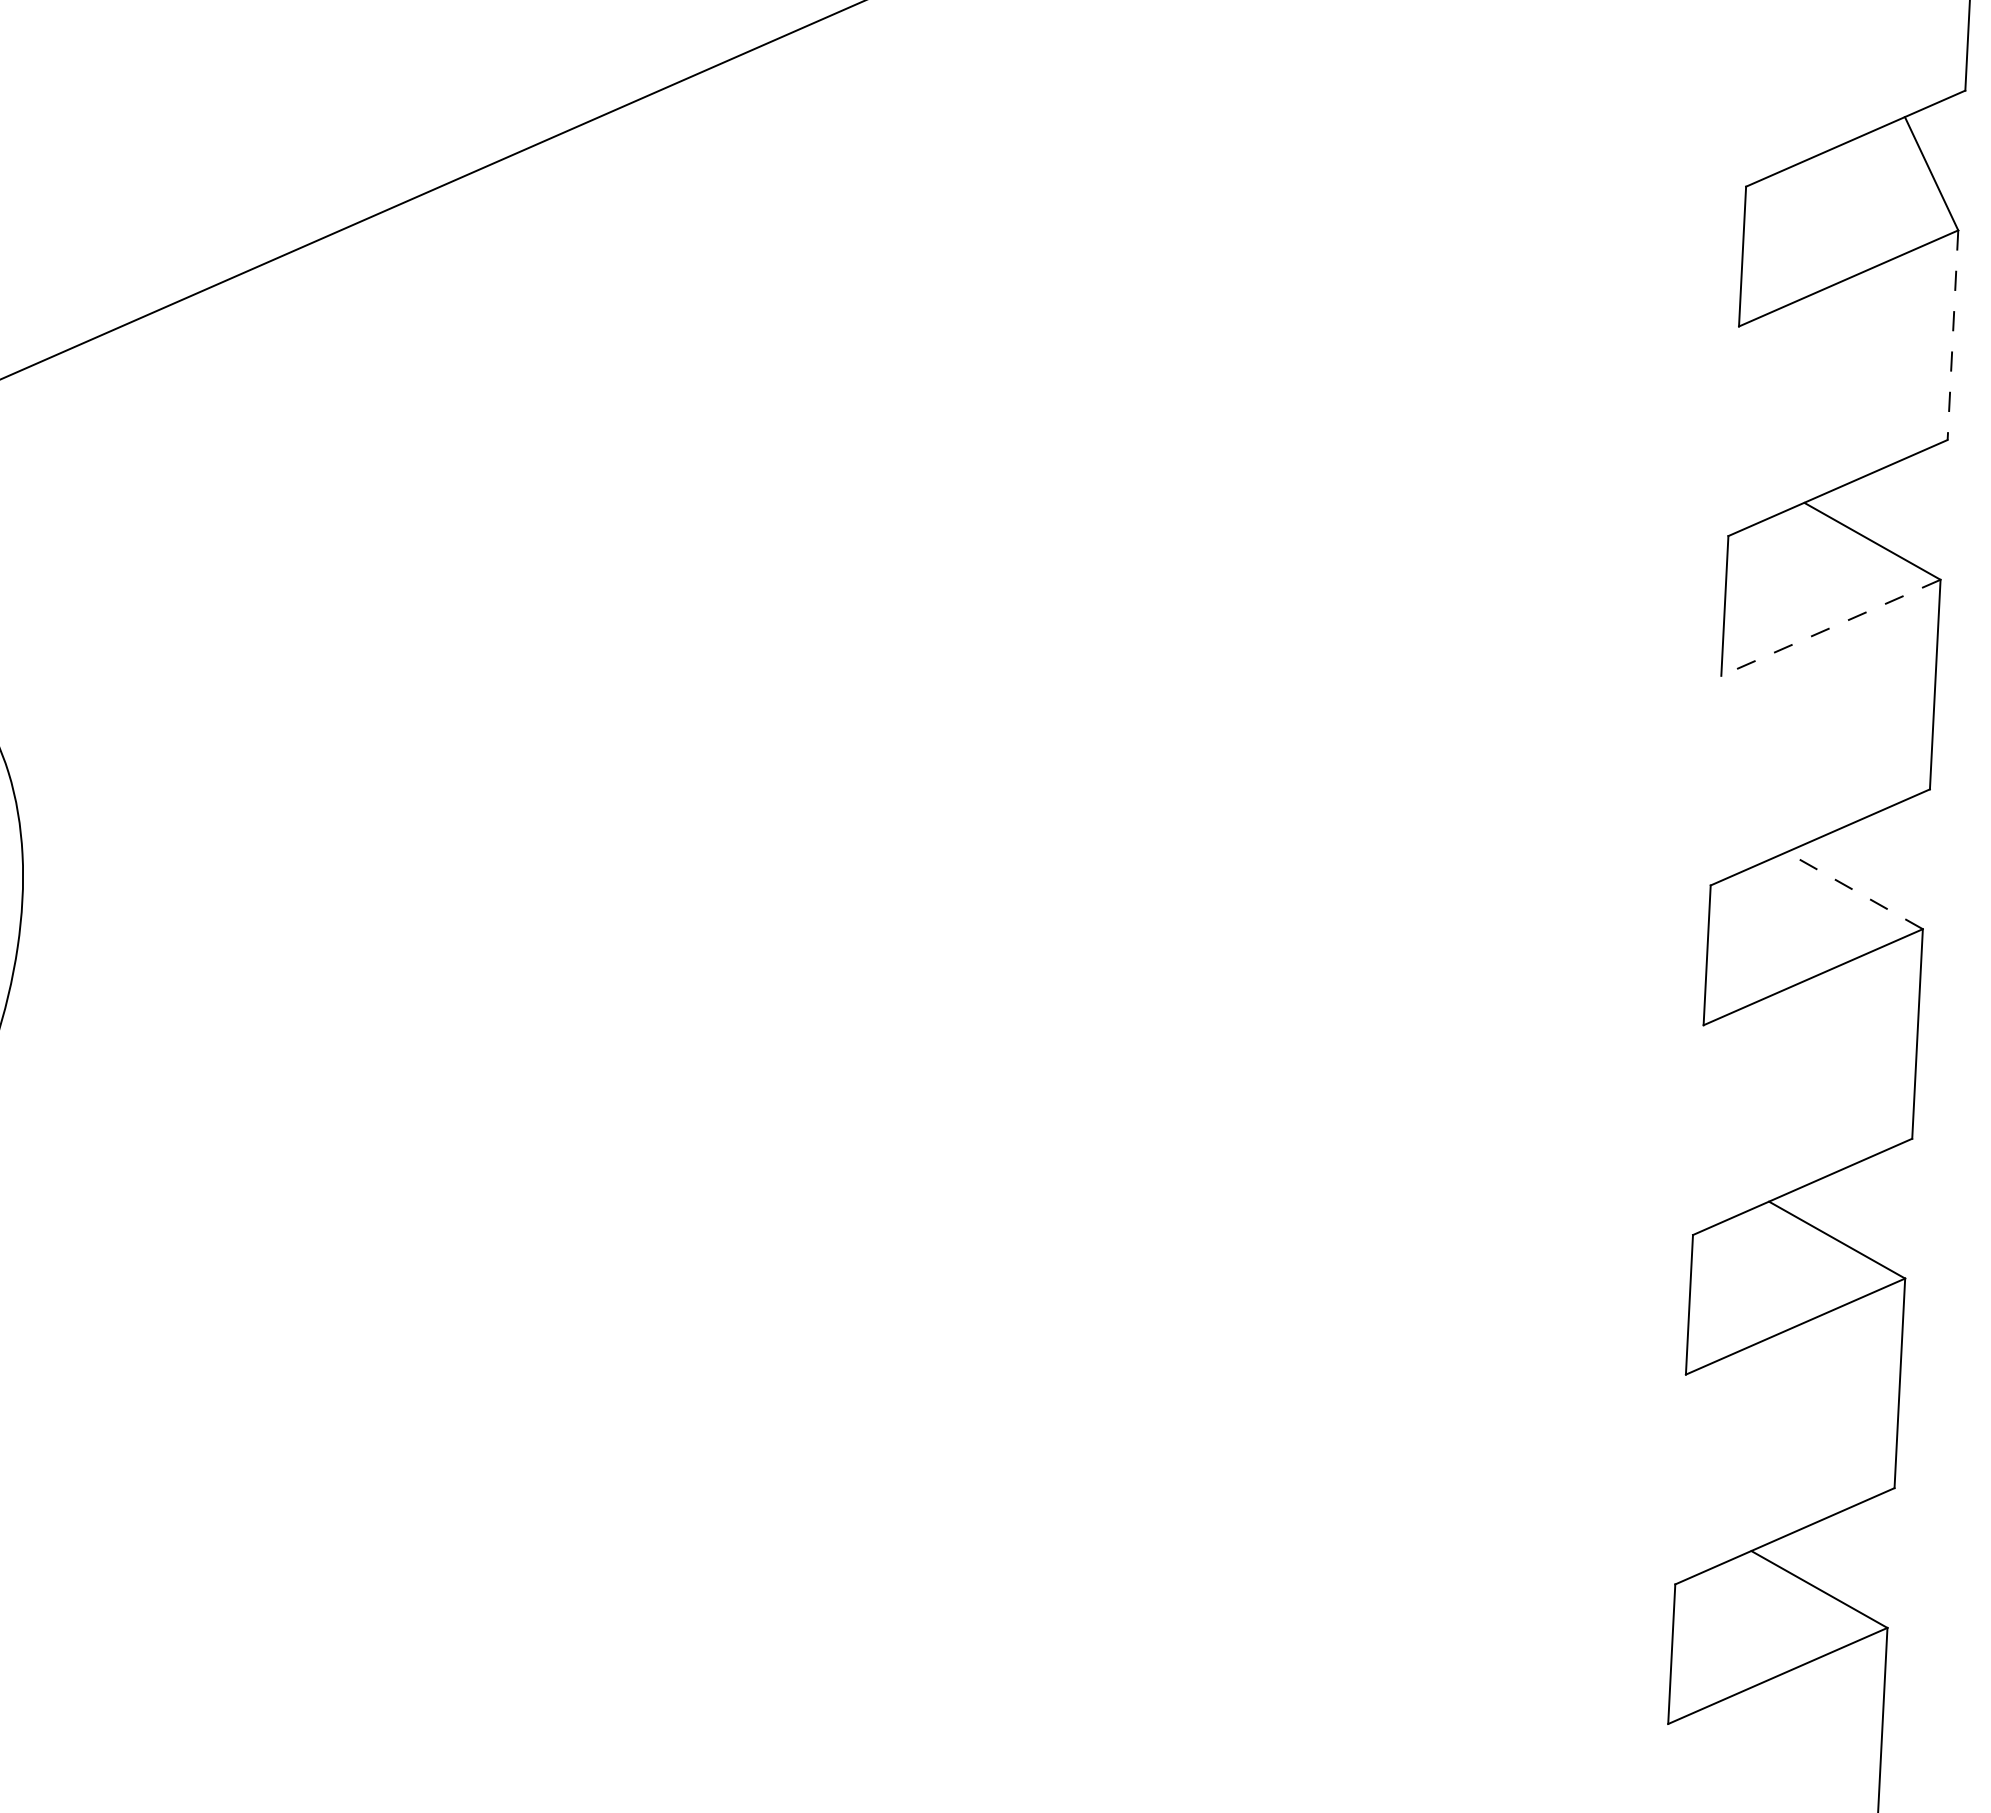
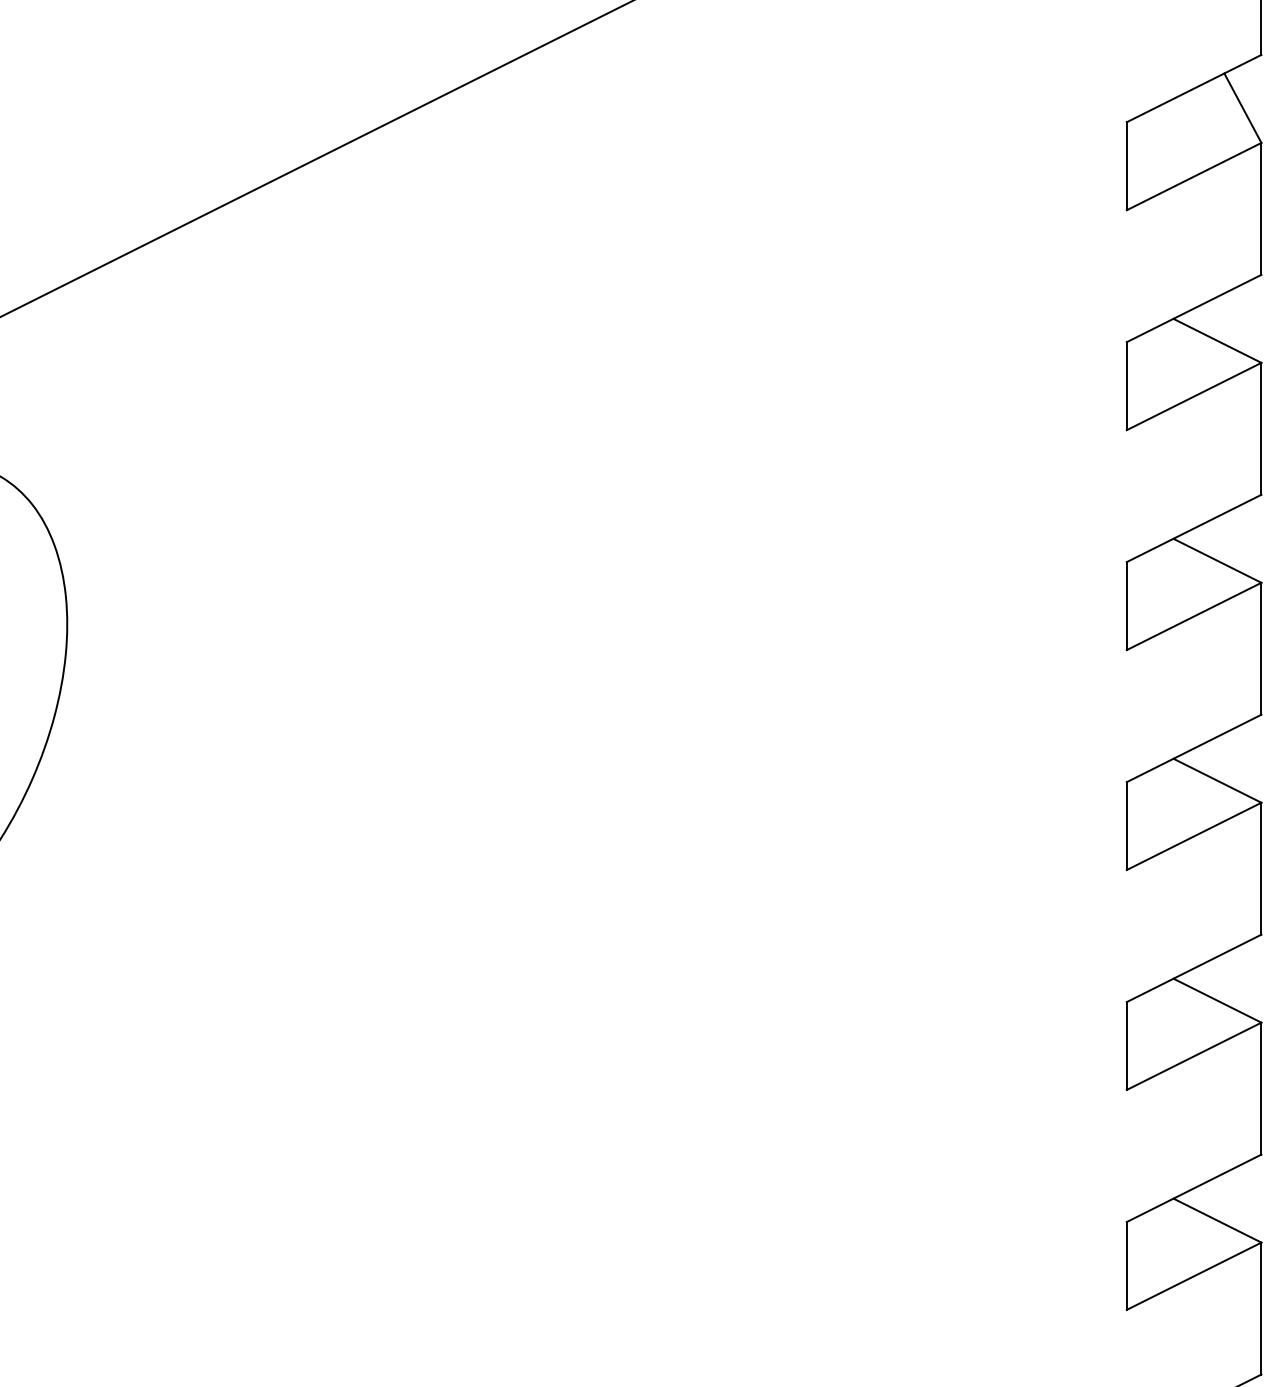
line: (1953, 334) -> (1261, 208), dashed -> solid
line: (1829, 627) -> (1193, 396), dashed -> solid
line: (1854, 890) -> (1217, 560), dashed -> solid

